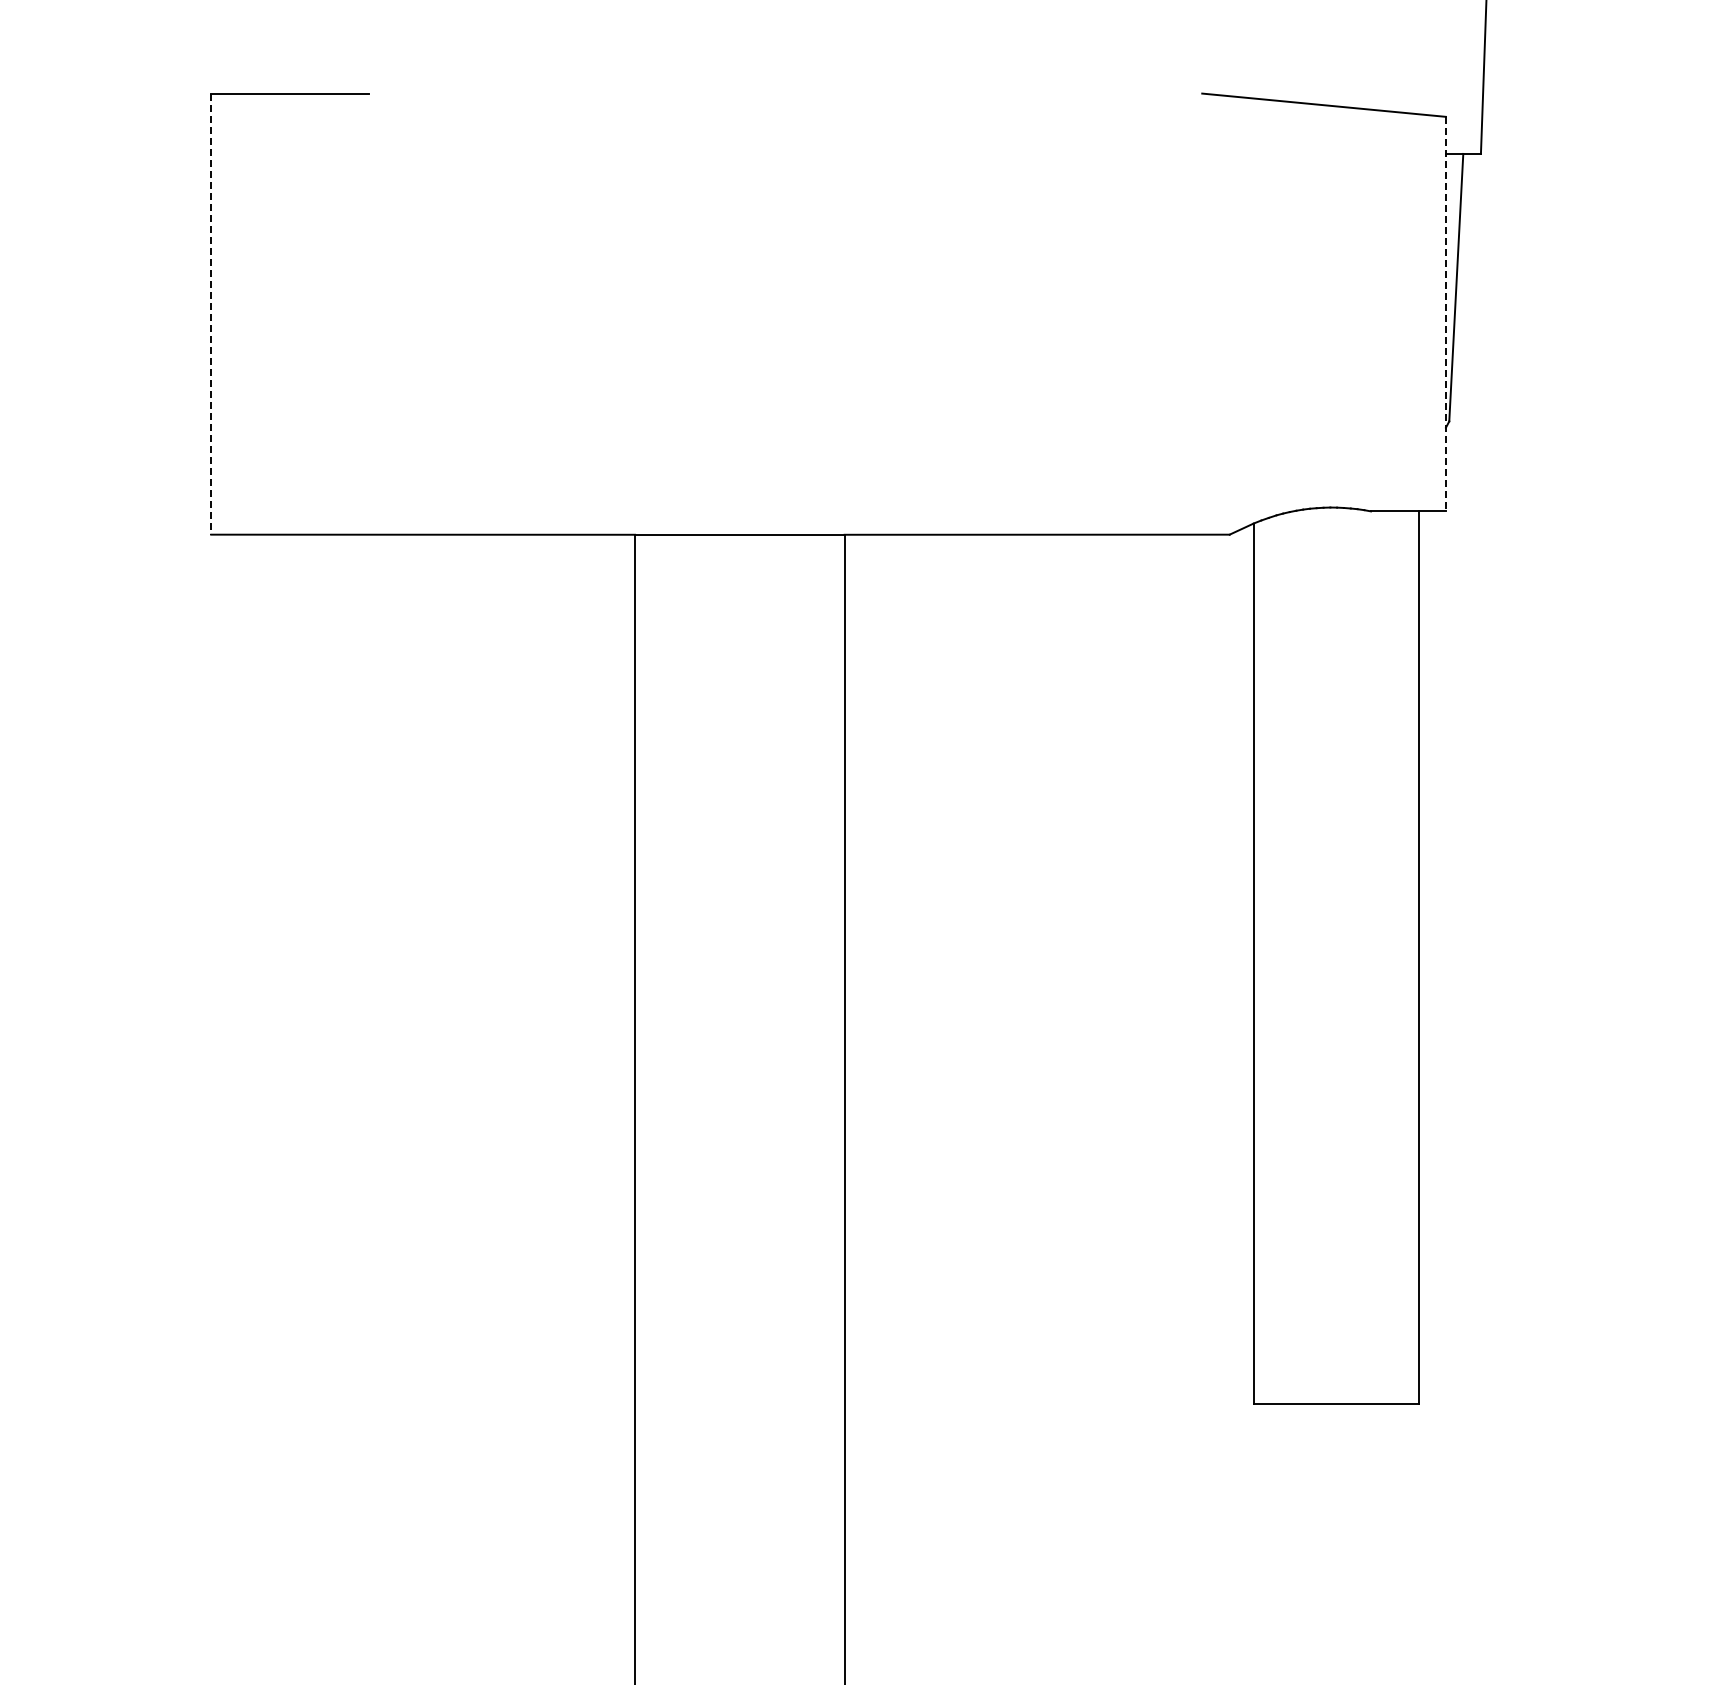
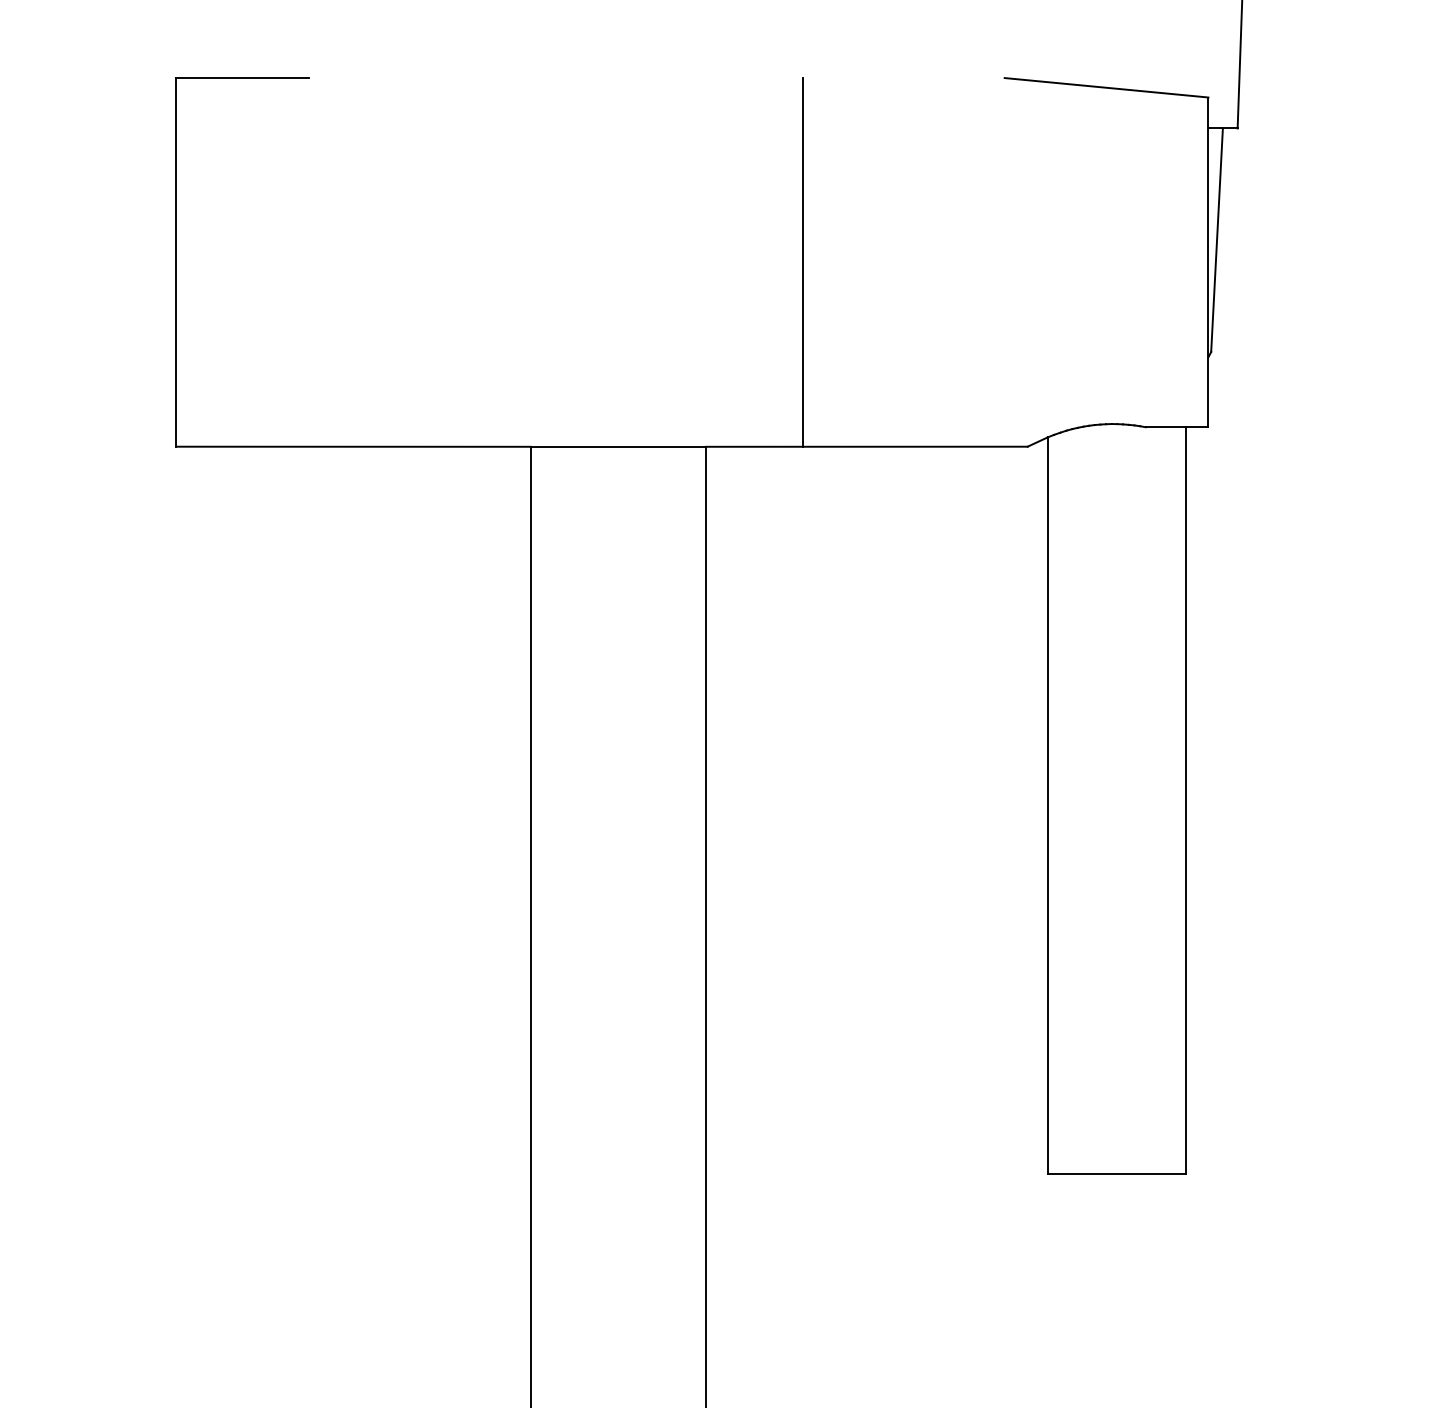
line: (960, 313) -> (802, 261), added
line: (211, 314) -> (176, 262), dashed -> solid
line: (1445, 314) -> (1208, 262), dashed -> solid

